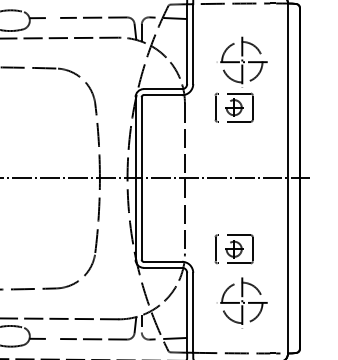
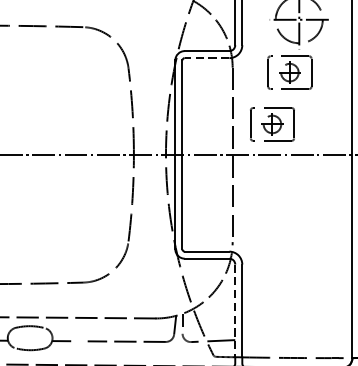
line: (162, 95) -> (206, 58), solid -> dashed
part: (233, 249) -> (271, 124), moved
part: (241, 302) -> (298, 298), removed
line: (187, 312) -> (235, 310), solid -> dashed

